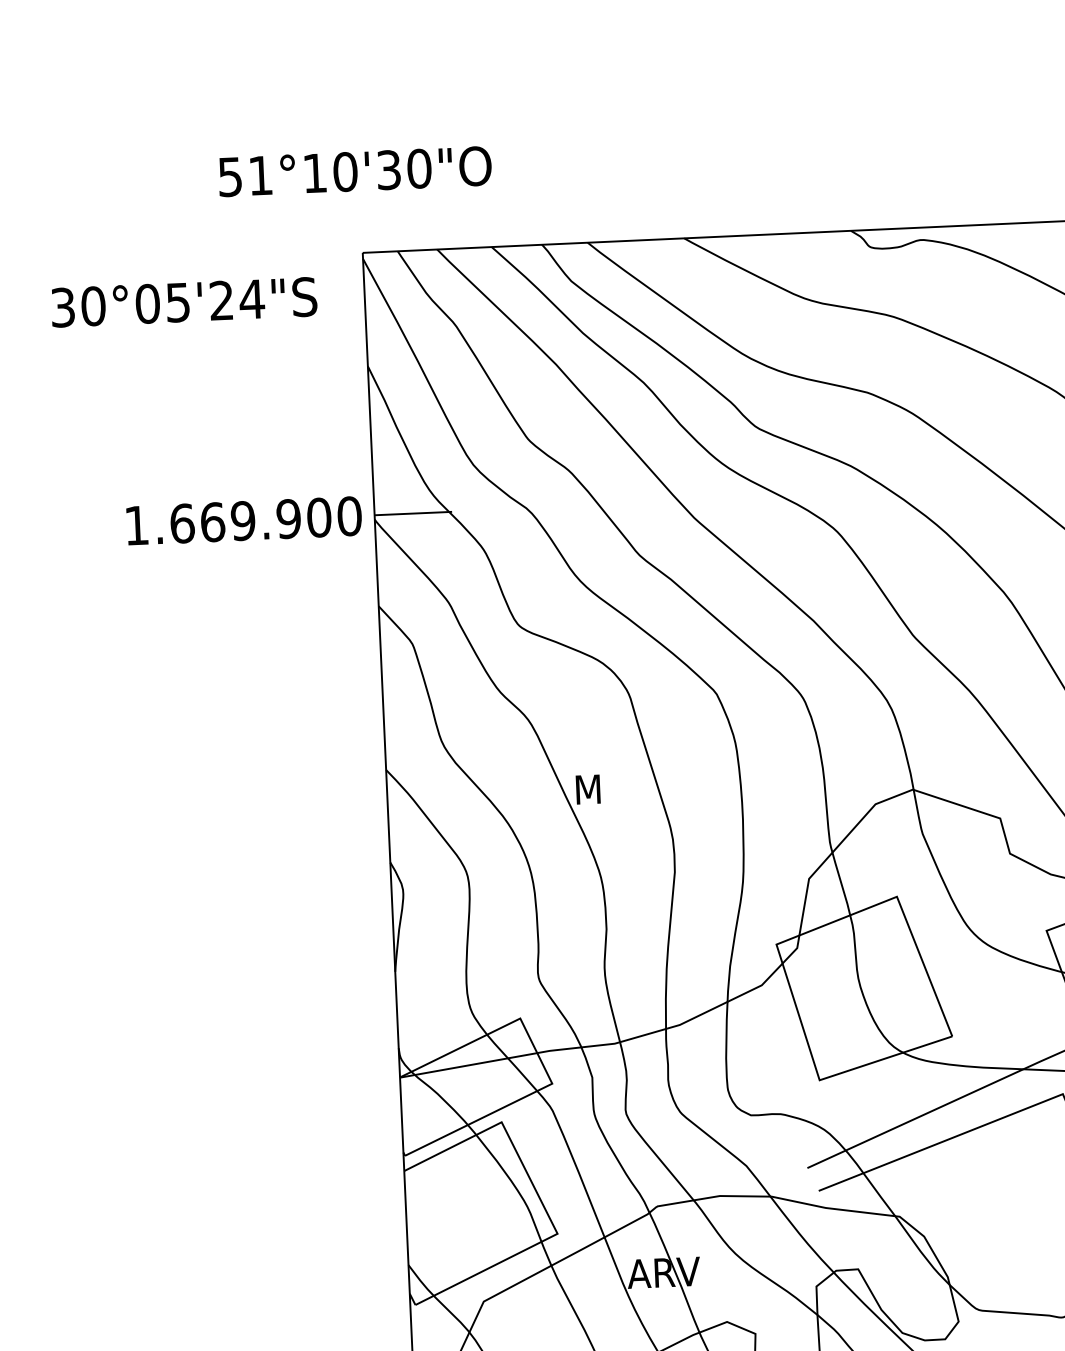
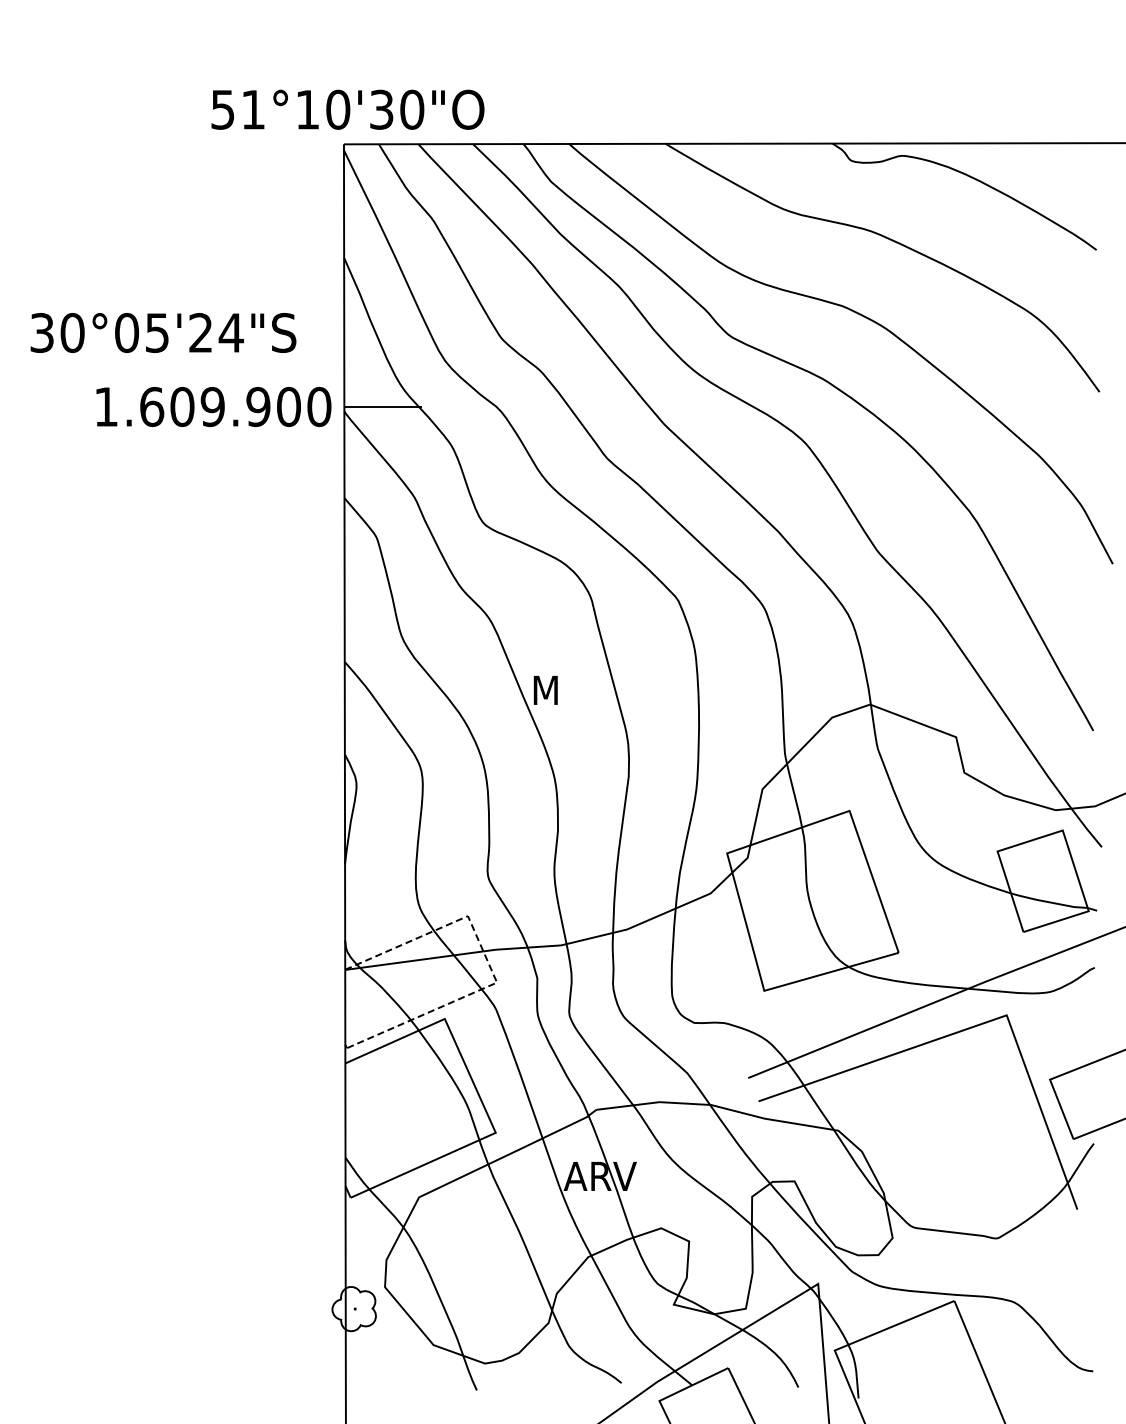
text: (354, 171) -> (347, 109), moved
text: (184, 301) -> (163, 332), moved
text: (212, 521) -> (182, 406), 1.669.900 -> 1.609.900
line: (542, 1064) -> (488, 963), solid -> dashed

